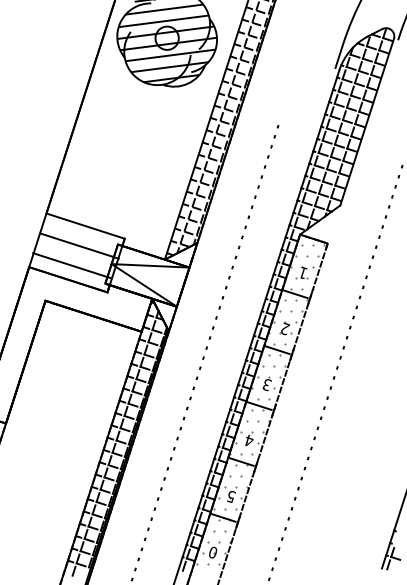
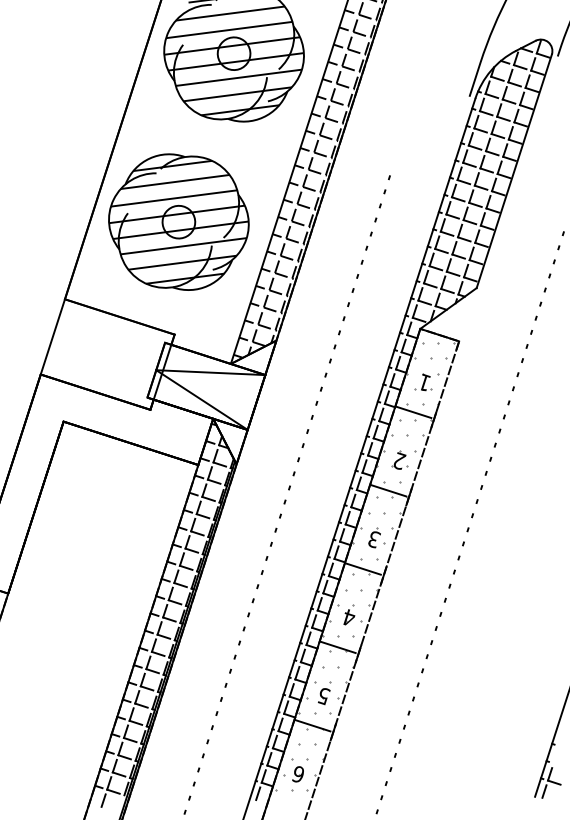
part: (127, 158) -> (178, 222), added
line: (79, 245) -> (119, 316), moved
line: (72, 265) -> (95, 391), moved
text: (211, 552) -> (296, 774), 0 -> 6

